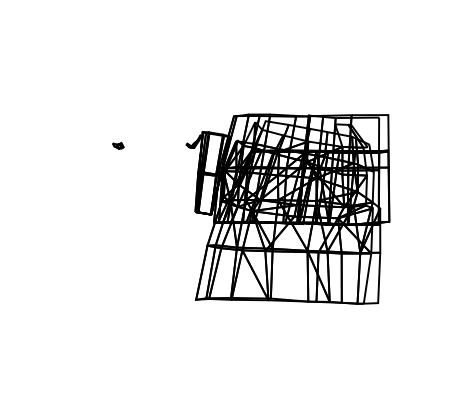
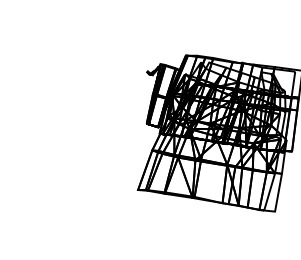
part: (118, 145) -> (95, 65), removed

